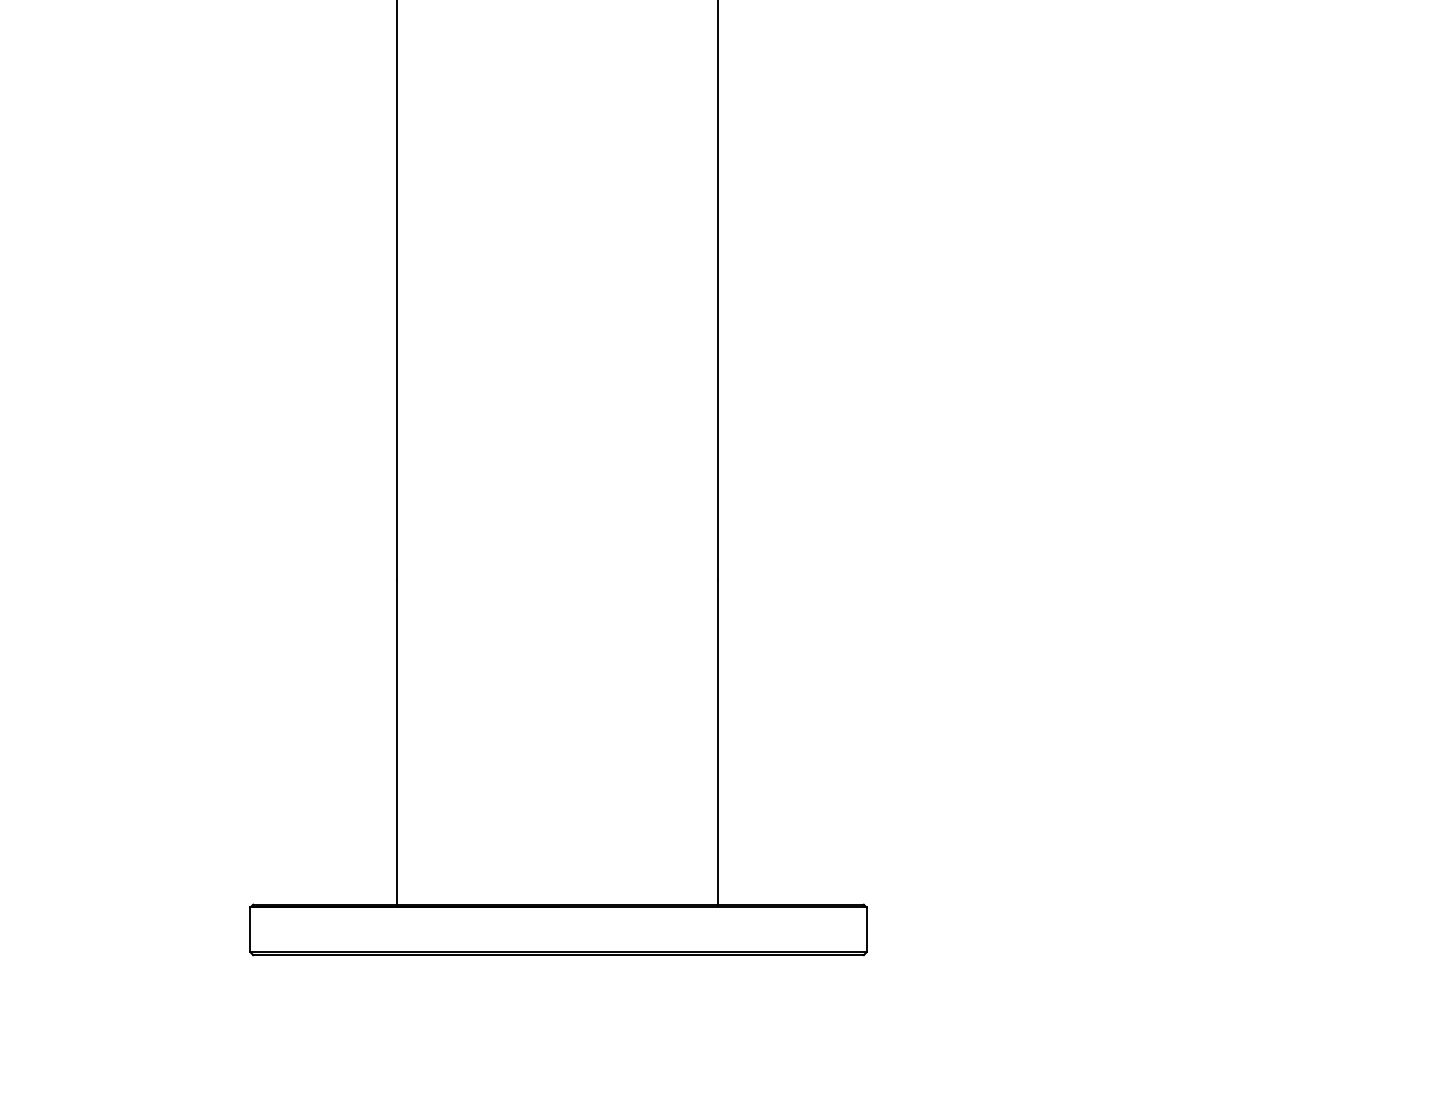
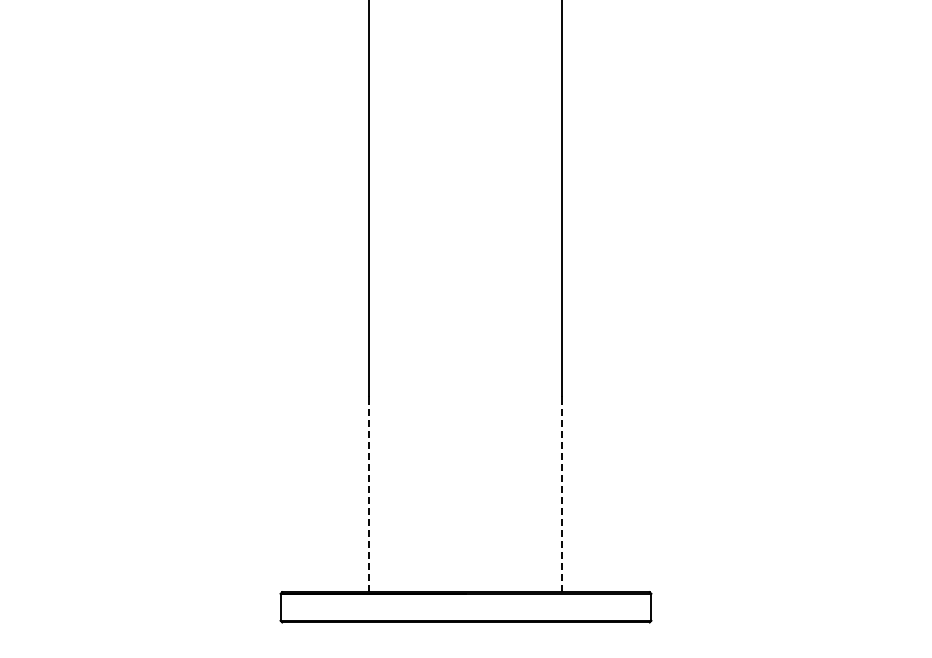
line: (717, 742) -> (561, 494), solid -> dashed
line: (398, 744) -> (369, 495), solid -> dashed

